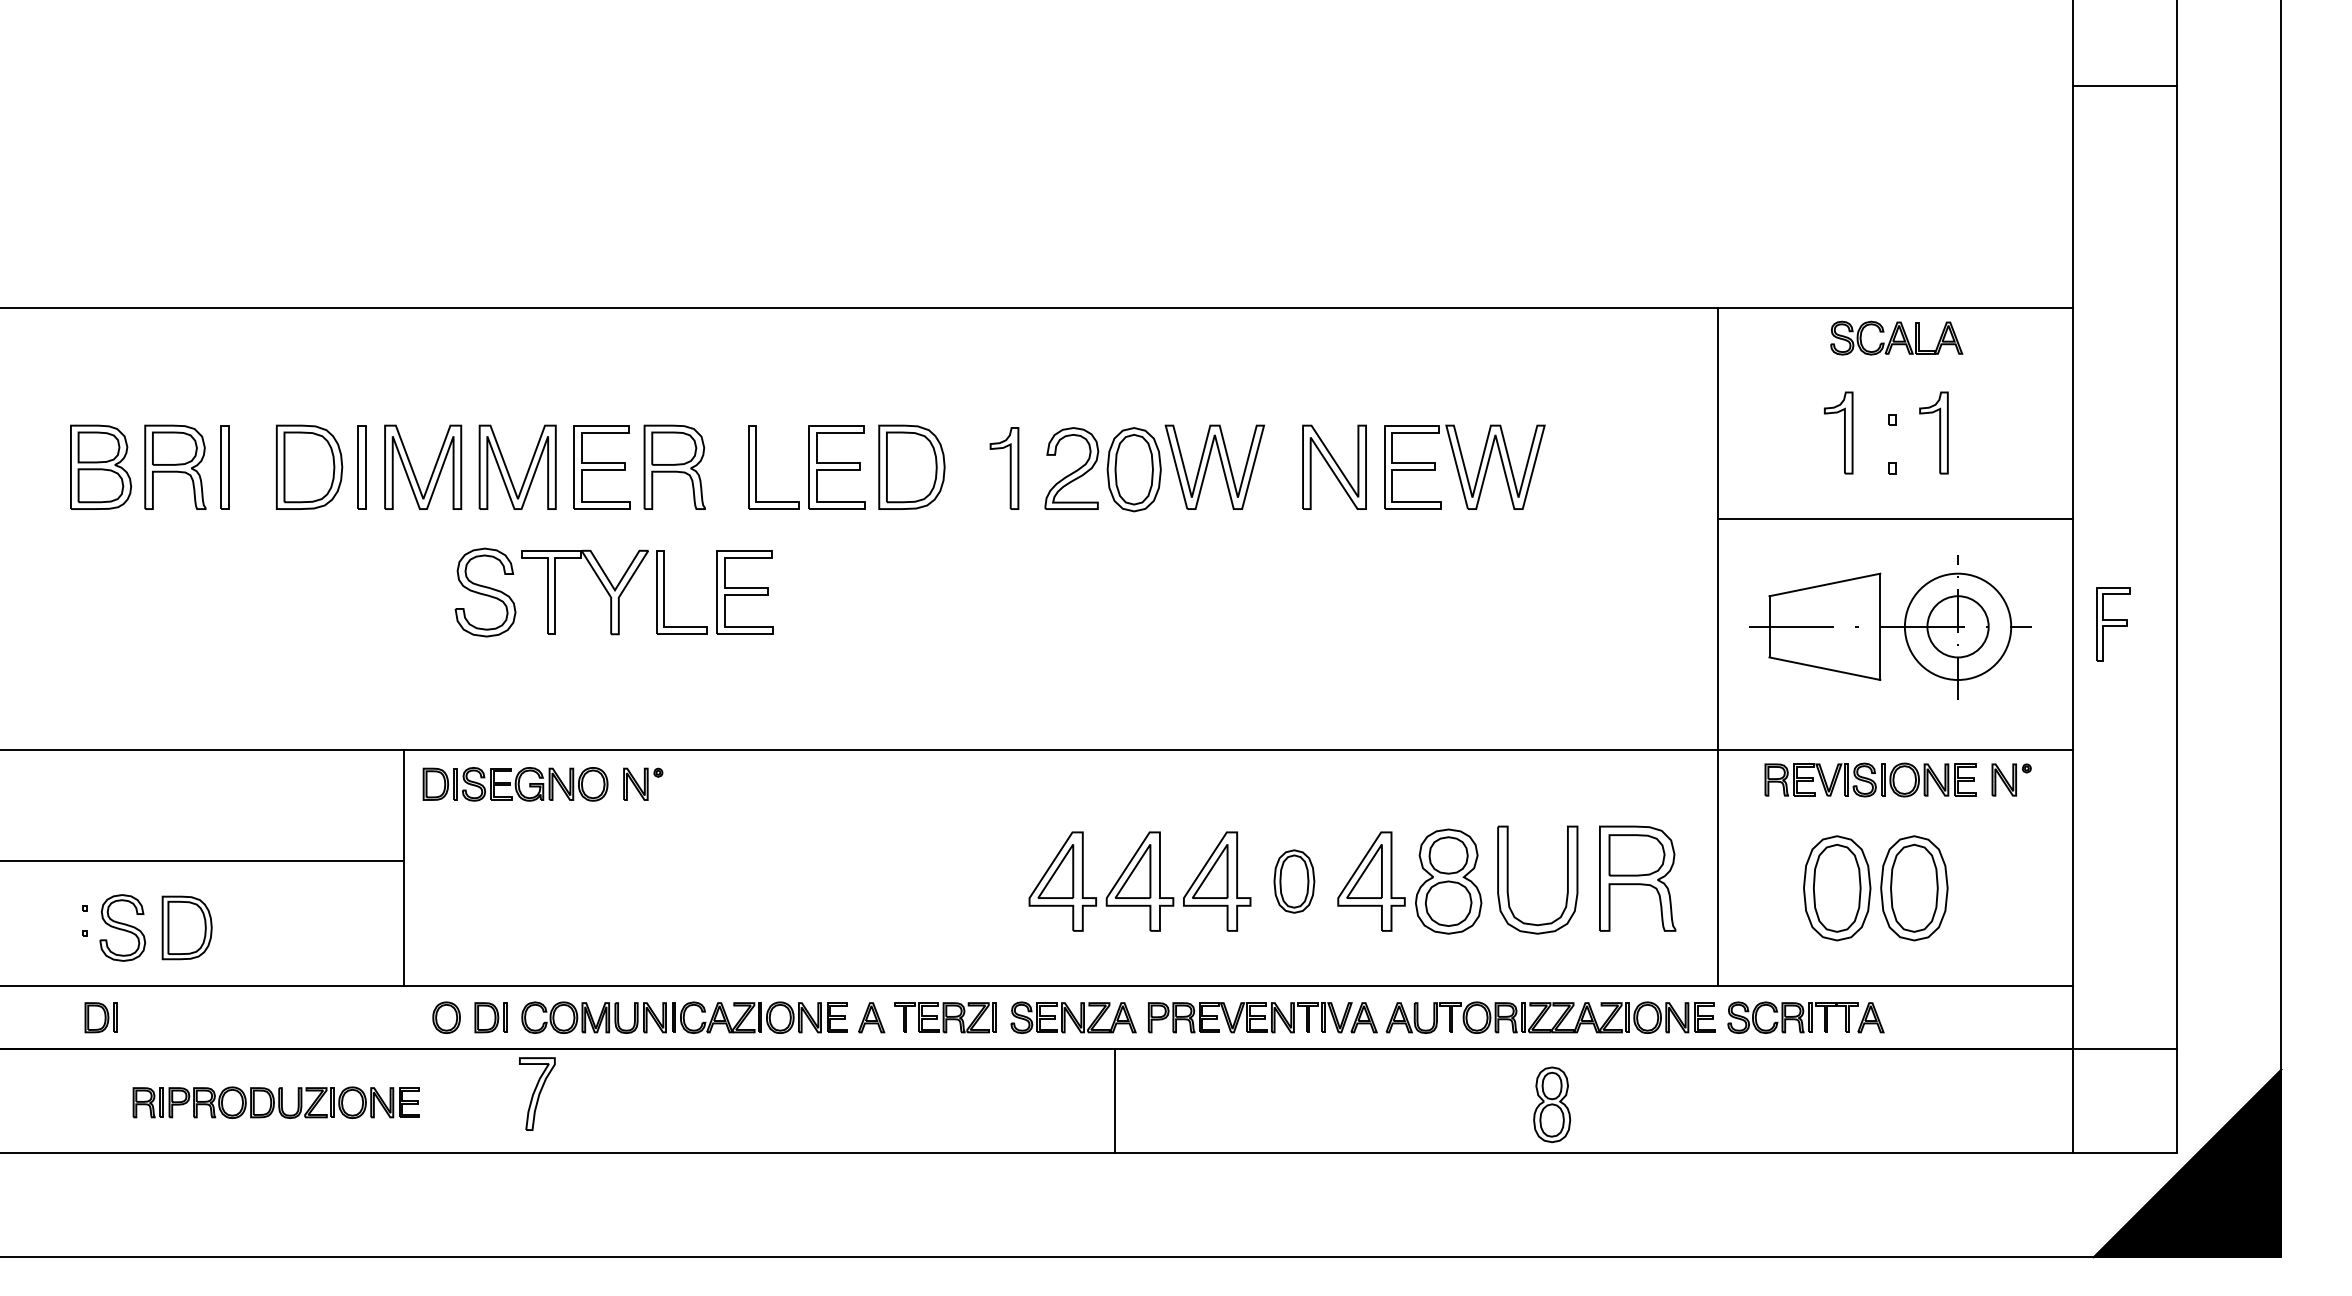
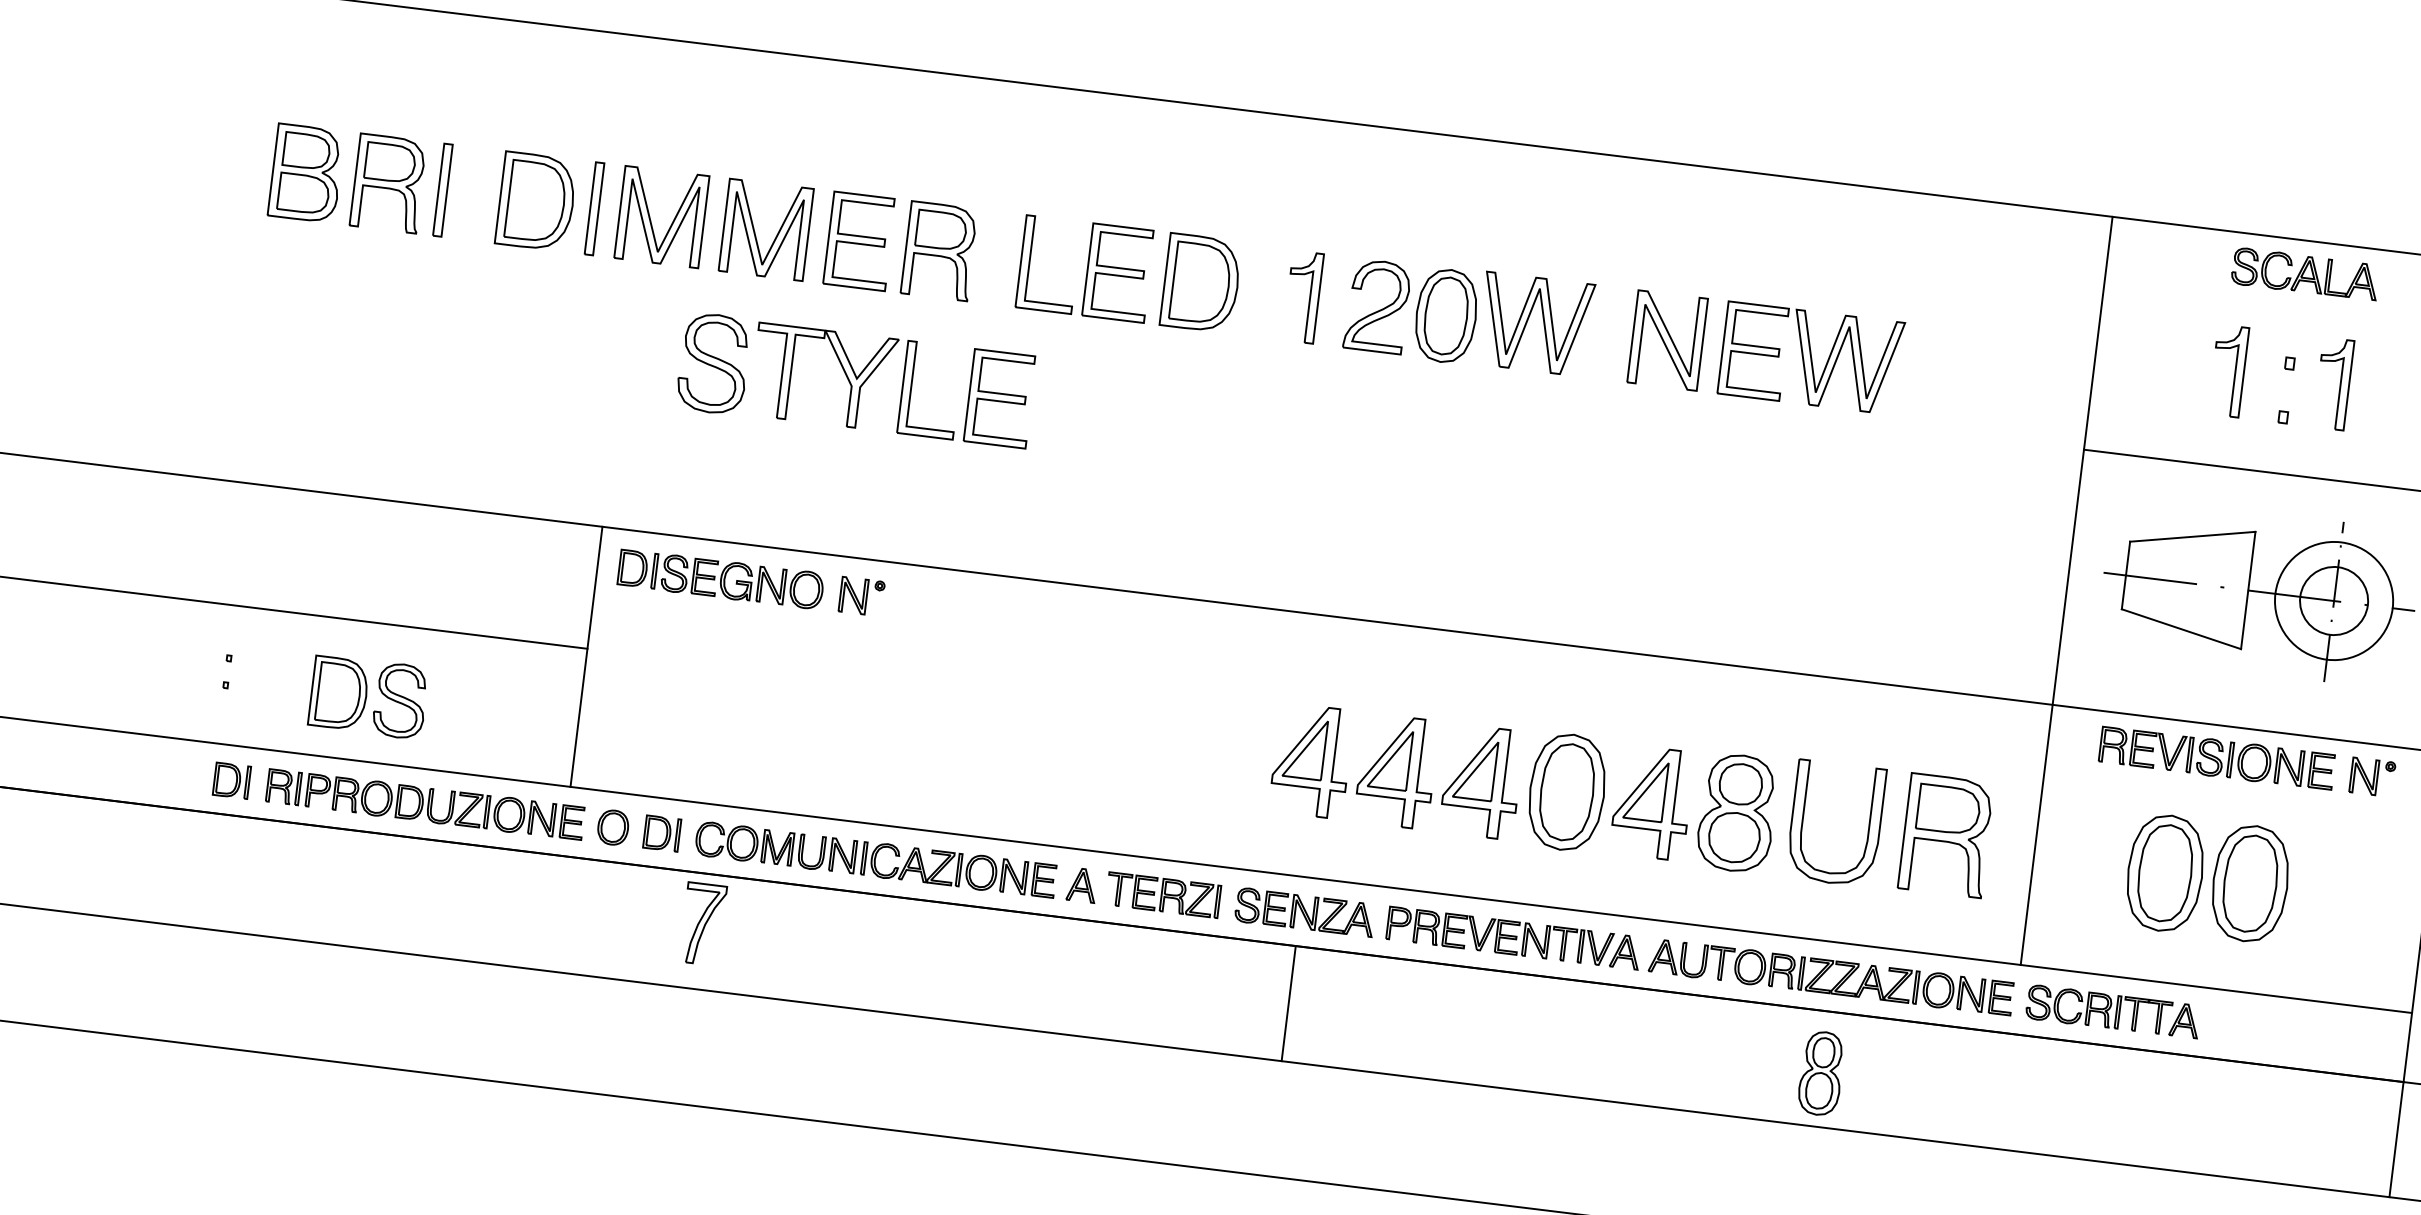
part: (1294, 881) -> (1567, 792), size x1.67
part: (122, 927) -> (400, 700), moved
line: (1114, 1100) -> (1288, 1003), moved
part: (275, 1102) -> (424, 804), moved

